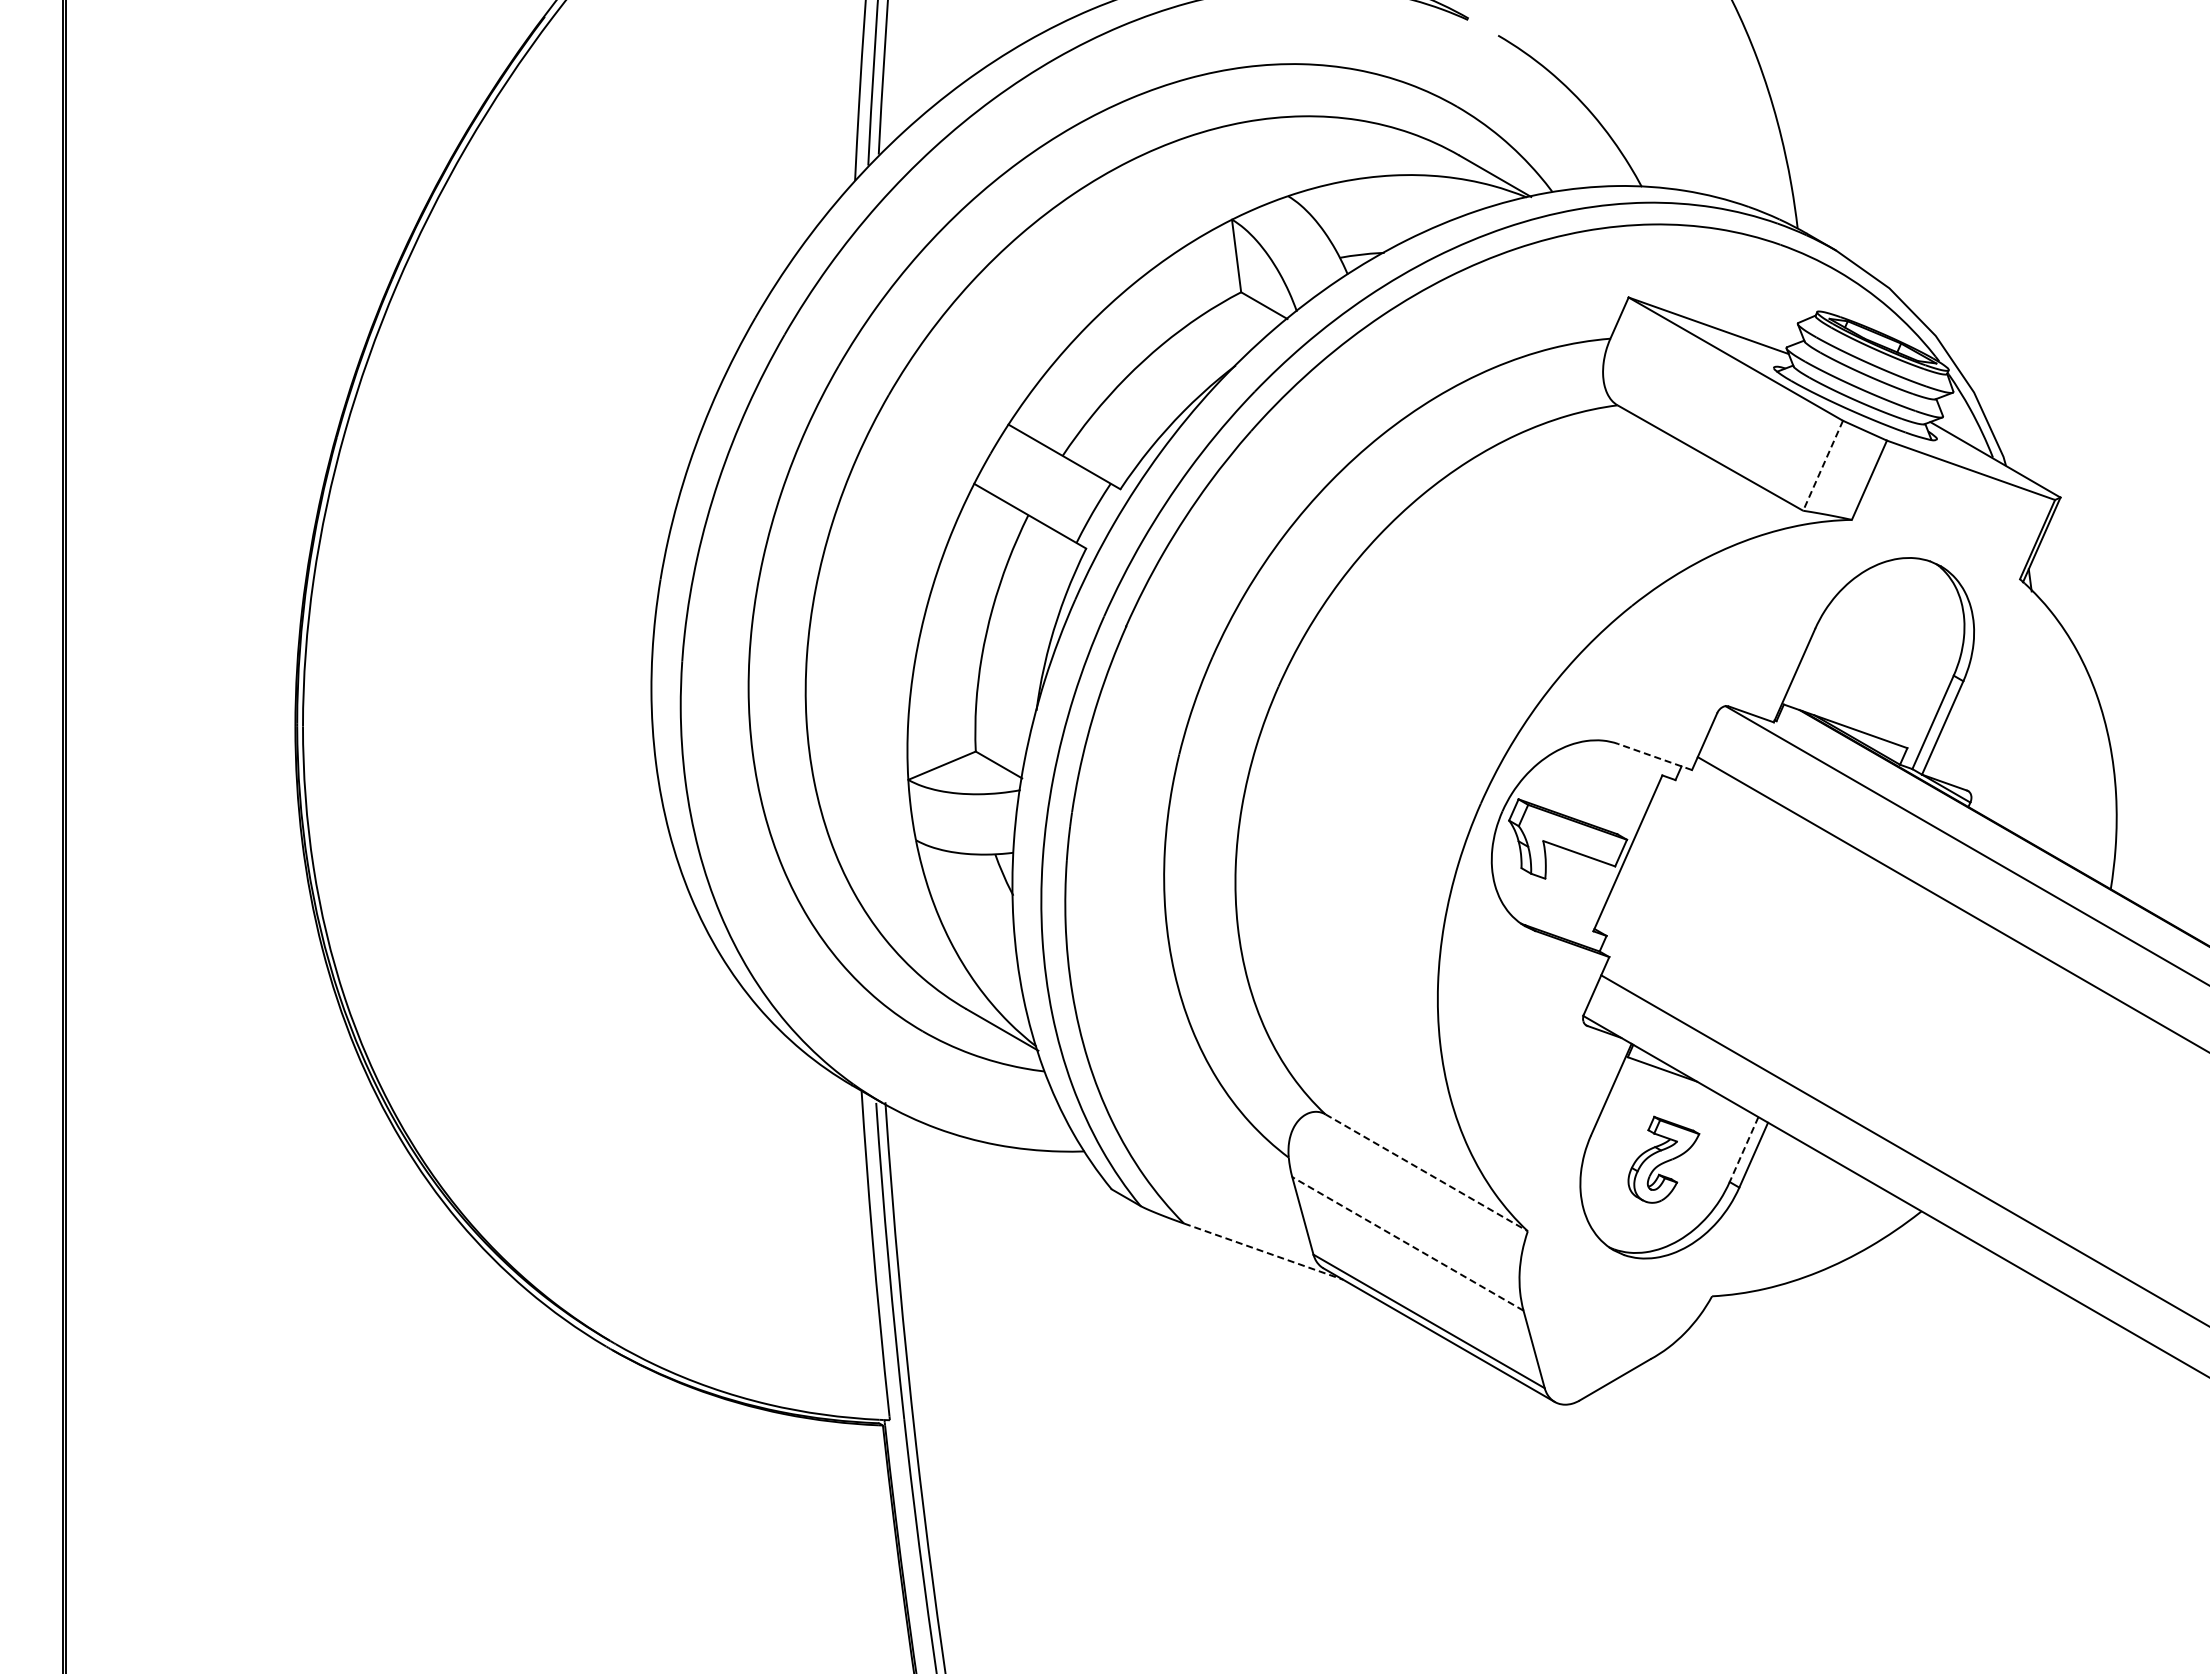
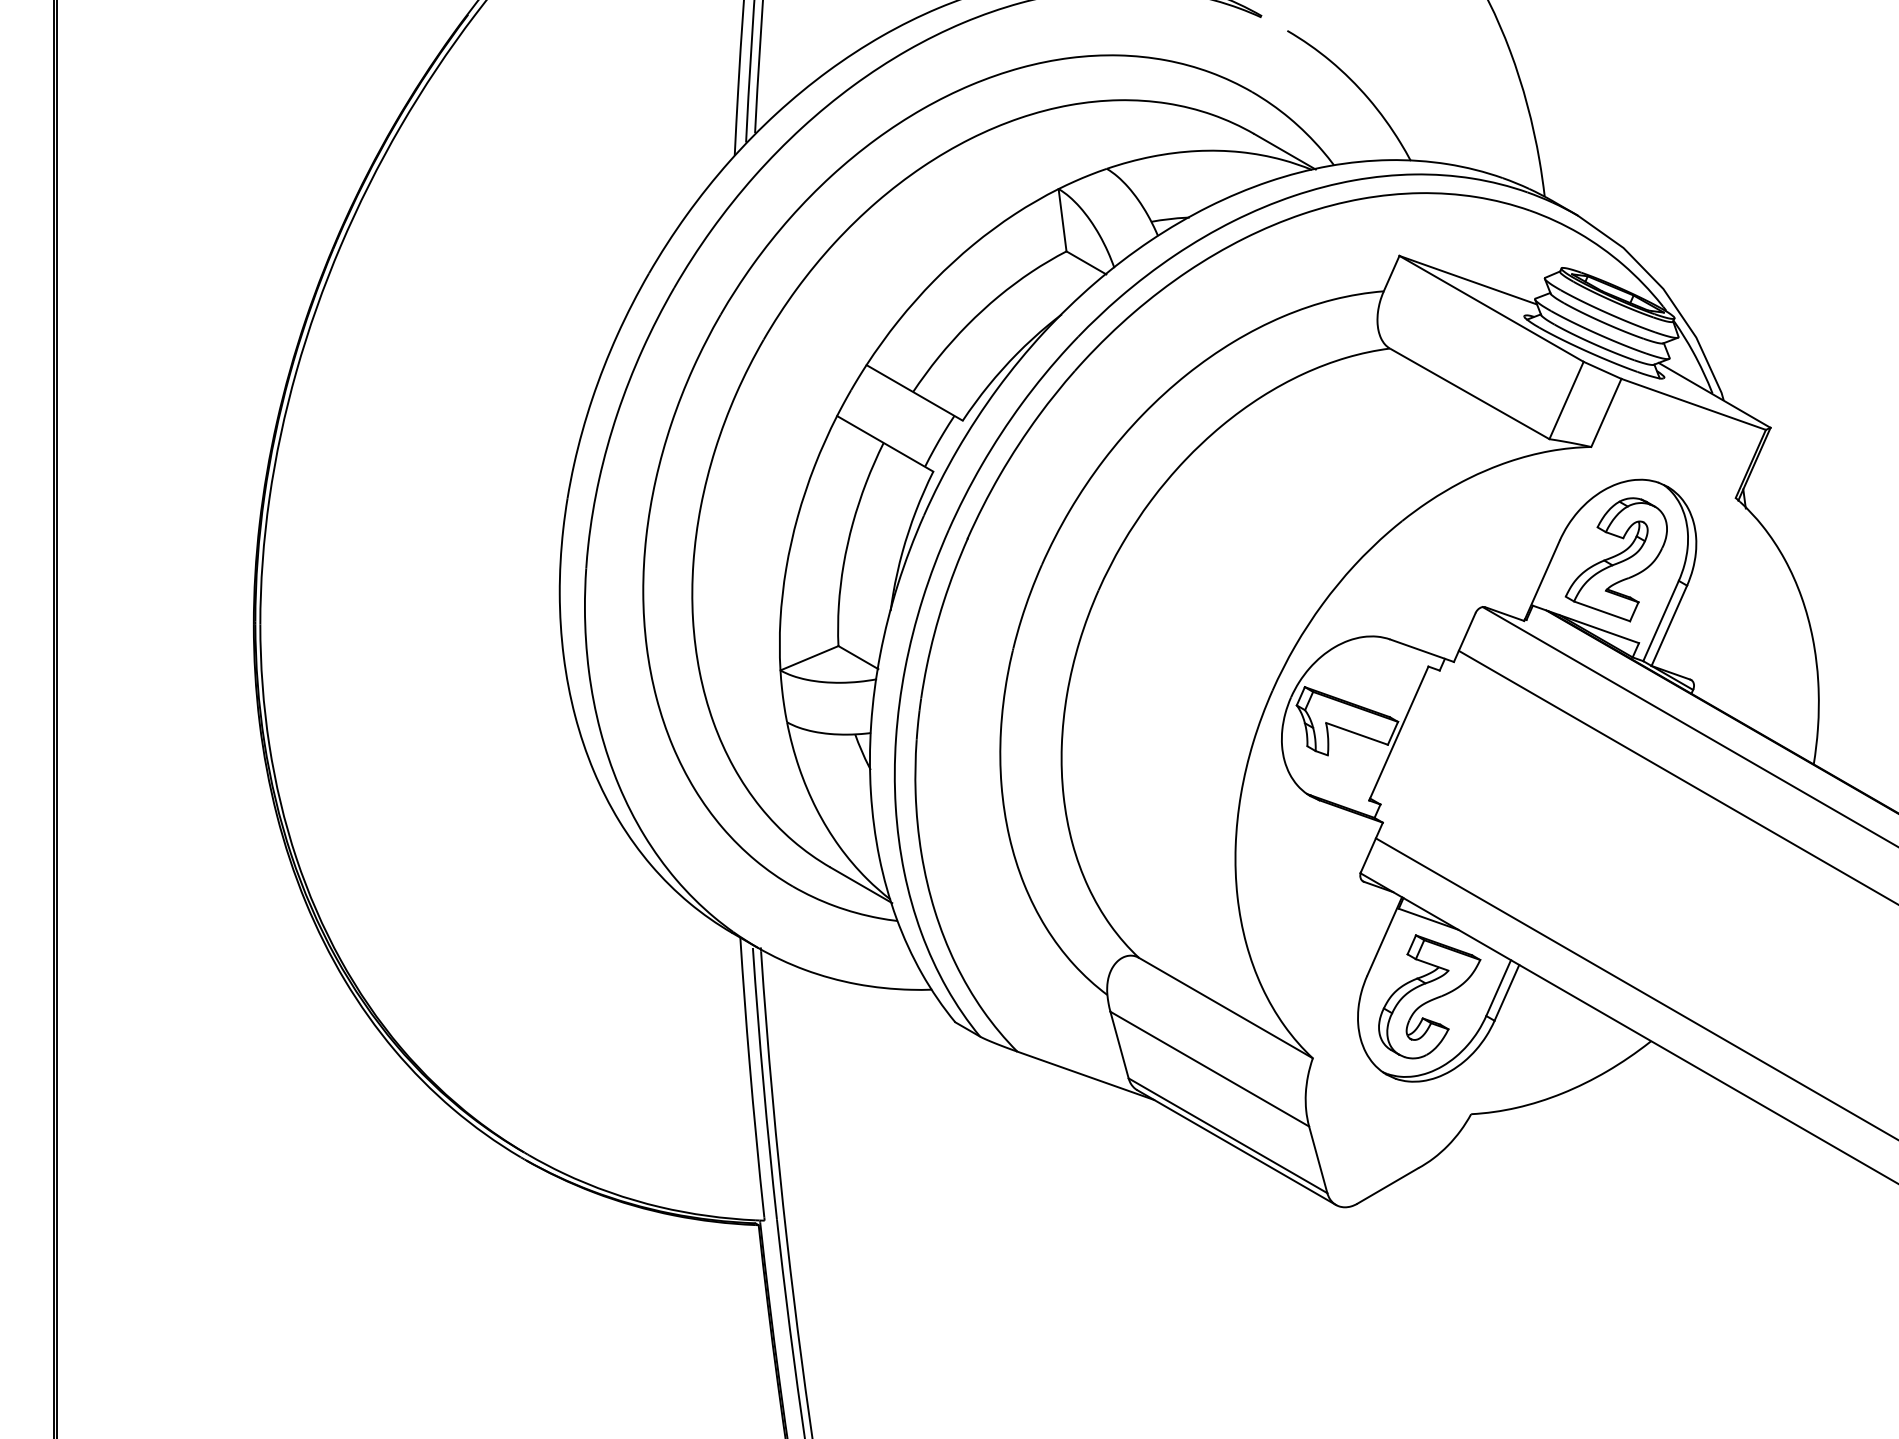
line: (1822, 466) -> (1566, 401), dashed -> solid
part: (1880, 650) -> (1615, 559), added
line: (1654, 756) -> (1421, 650), dashed -> solid
line: (1744, 1149) -> (1499, 988), dashed -> solid
part: (1663, 1159) -> (1429, 996), size x1.67
line: (1426, 1172) -> (1225, 1007), dashed -> solid
line: (1407, 1243) -> (1209, 1068), dashed -> solid
line: (1264, 1251) -> (1086, 1075), dashed -> solid

